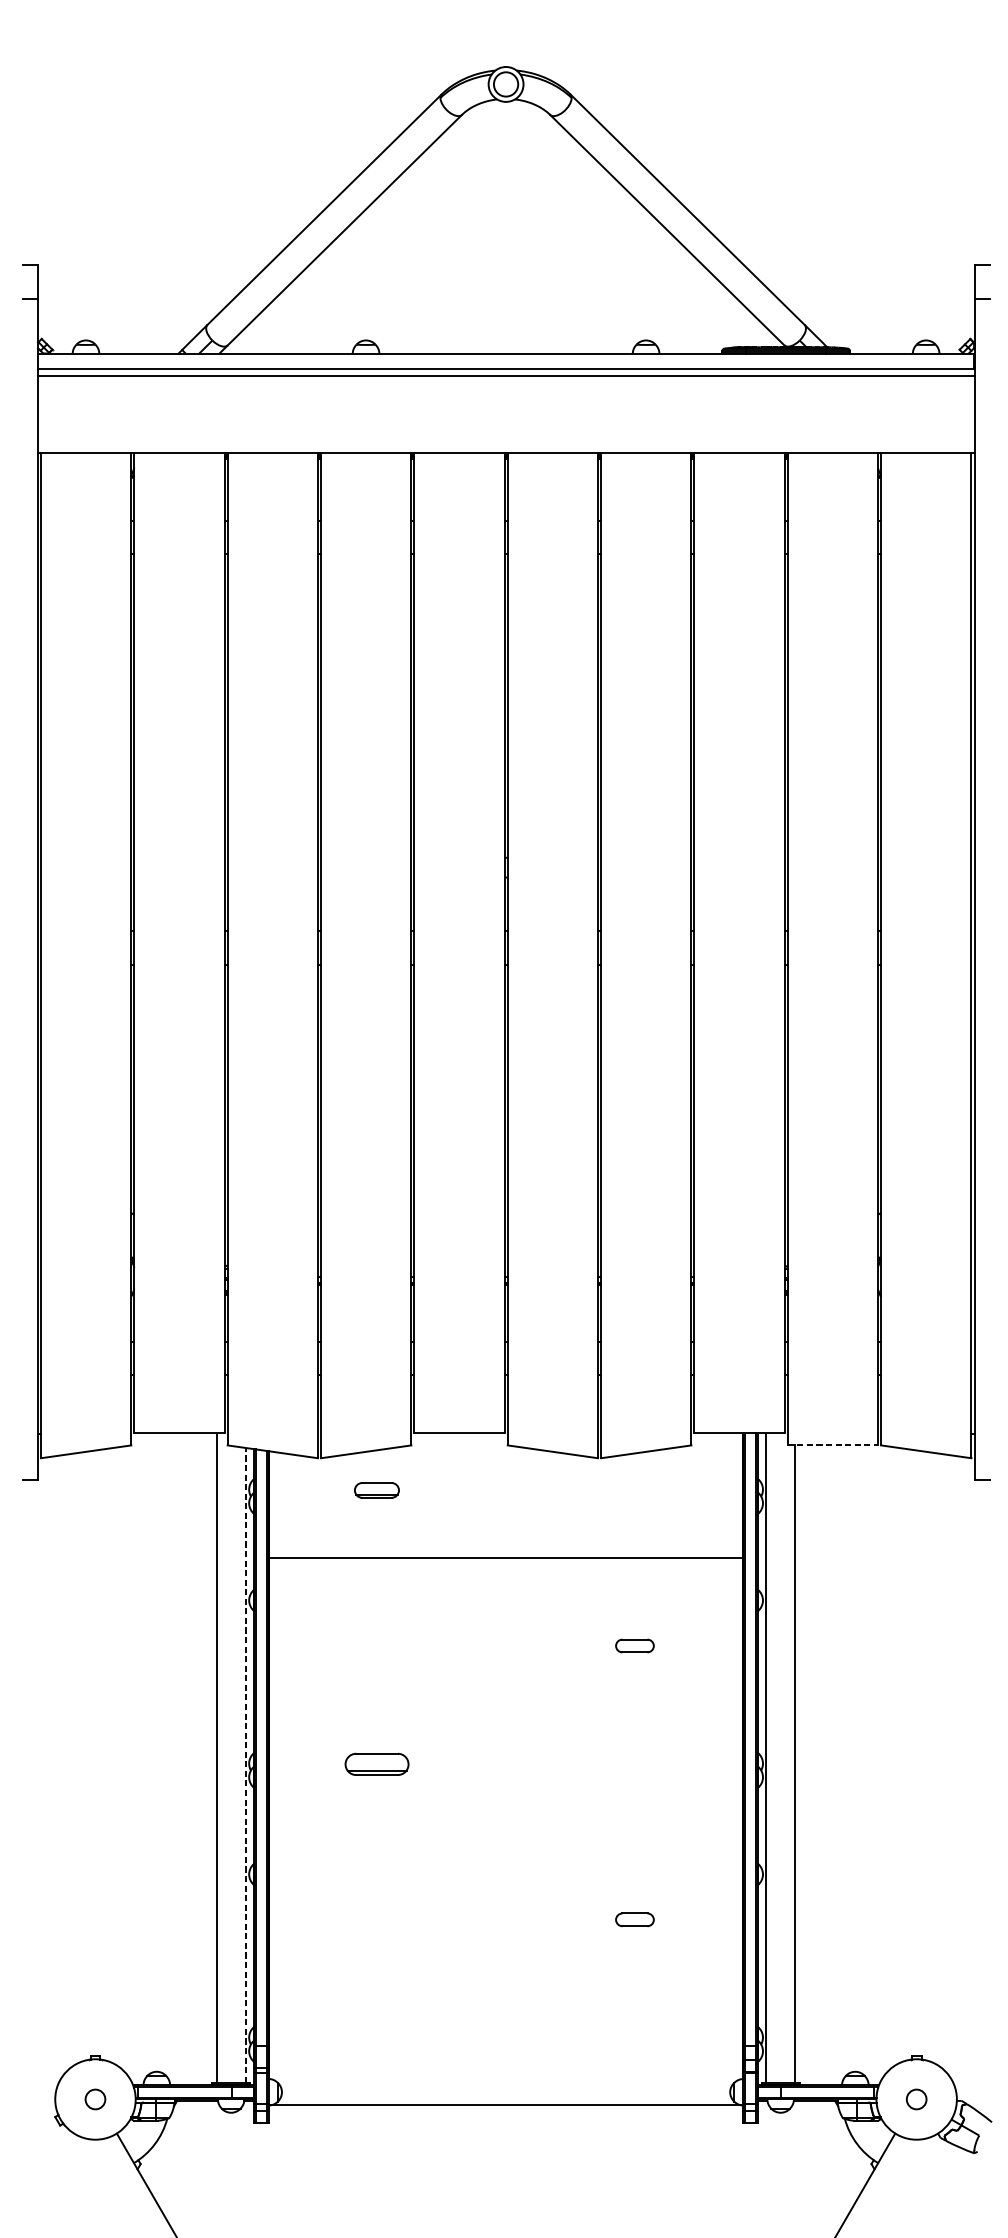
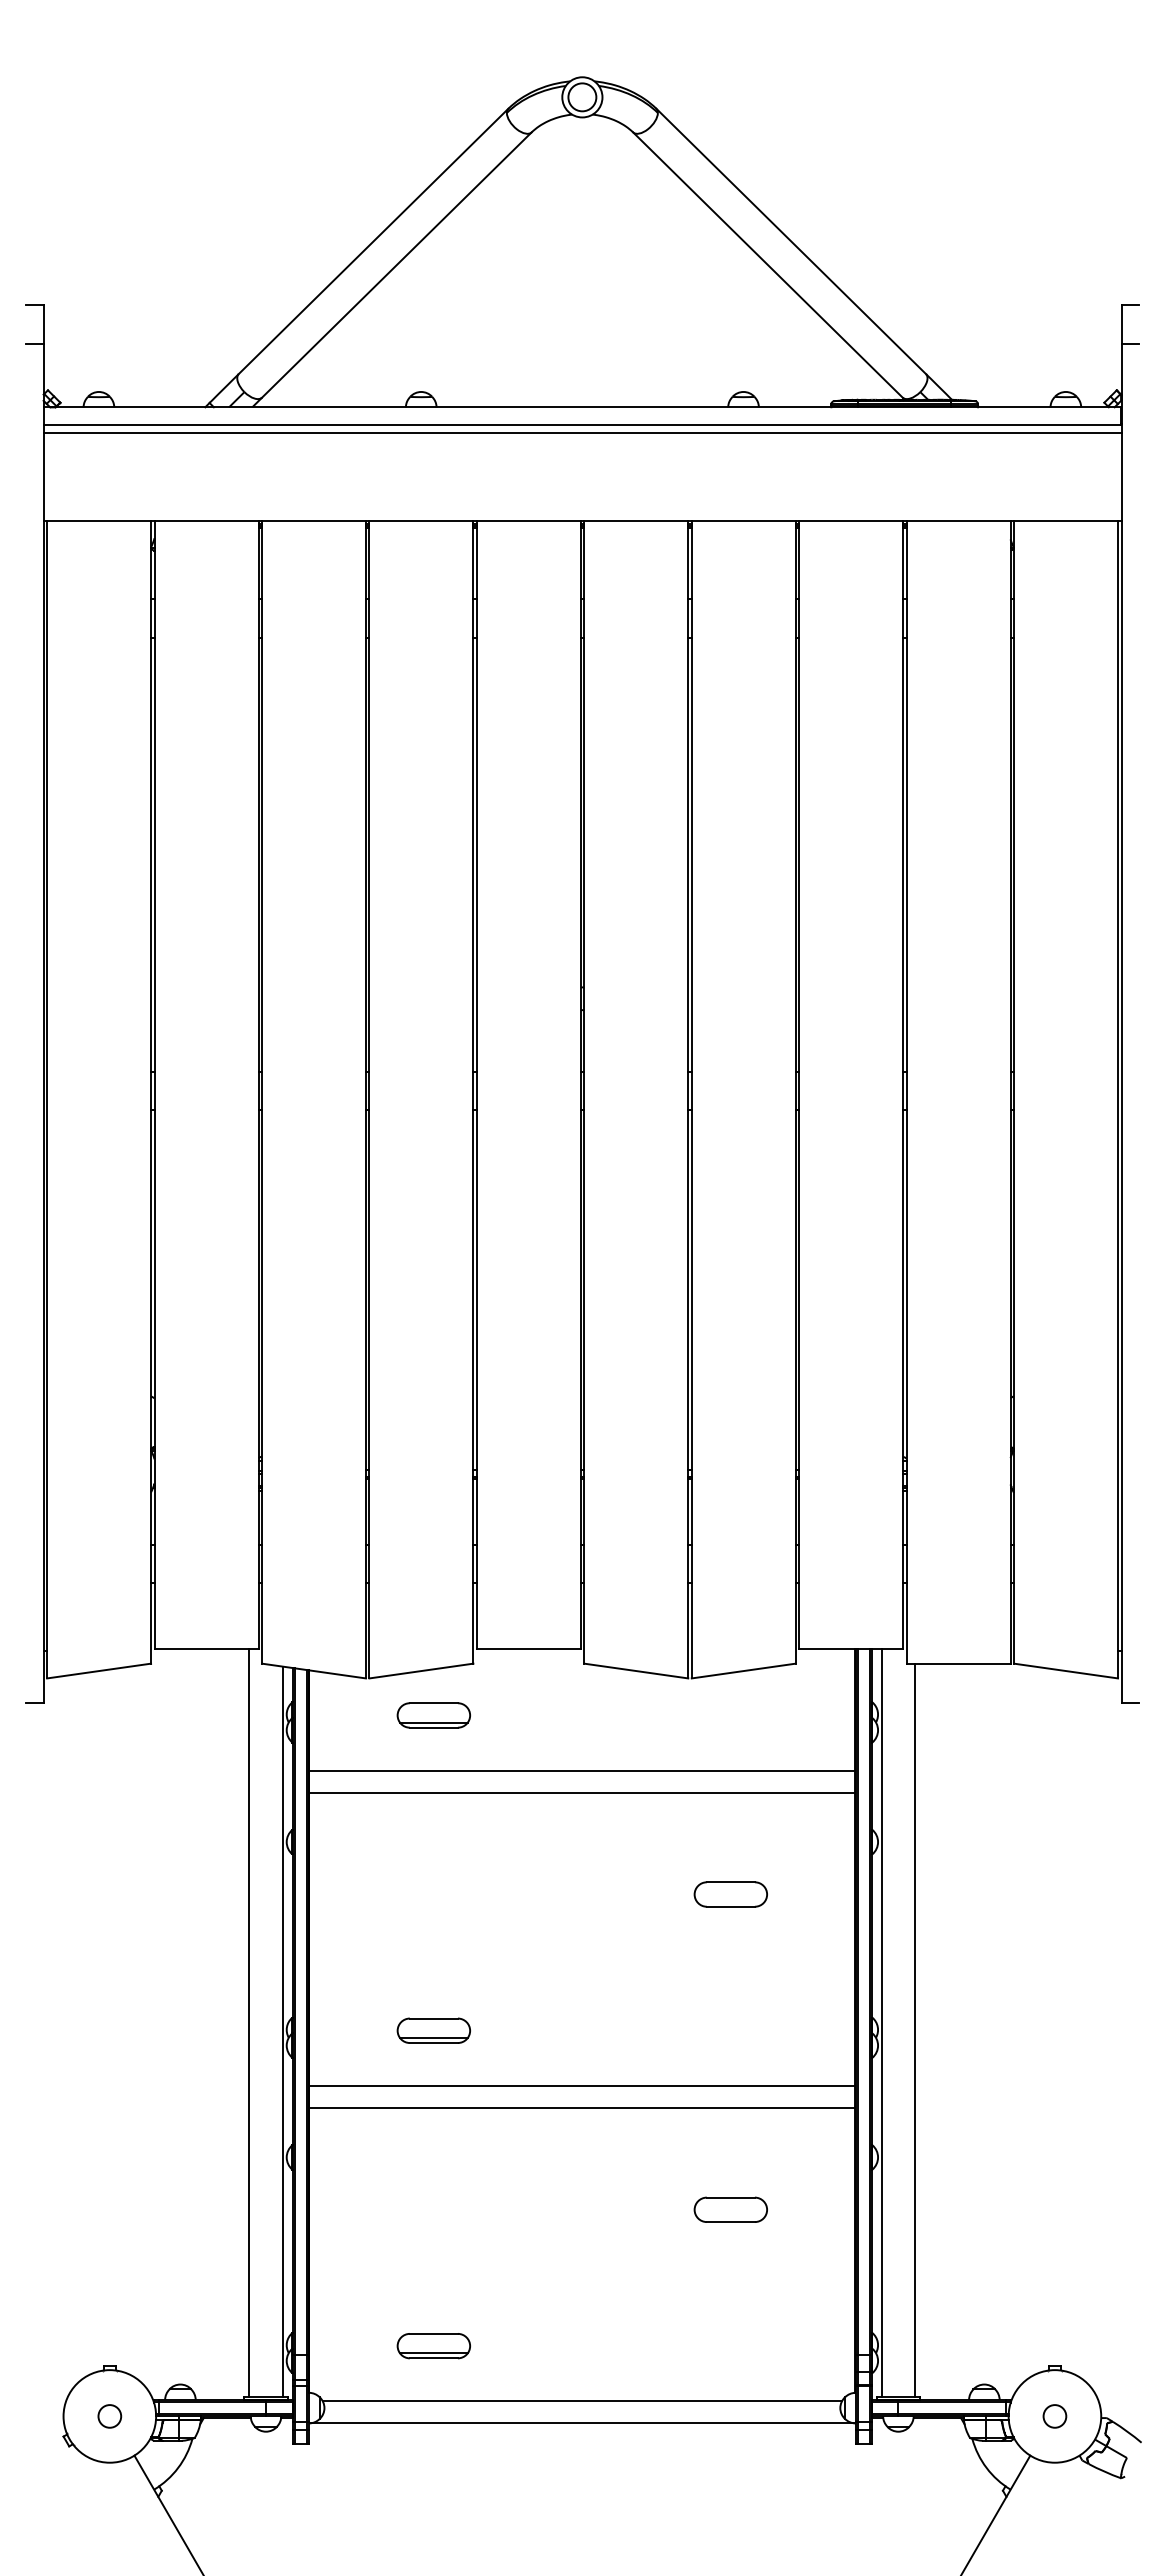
line: (832, 1445) -> (958, 1663), dashed -> solid
part: (376, 1490) -> (433, 1715), size x1.43
line: (506, 1538) -> (582, 1770), added
part: (634, 1645) -> (730, 1894), size x1.67
line: (245, 1765) -> (282, 2031), dashed -> solid
line: (506, 1812) -> (582, 2086), added
line: (506, 1831) -> (582, 2108), added
part: (634, 1919) -> (730, 2209), size x1.67
part: (376, 2038) -> (433, 2346), added
line: (505, 2086) -> (581, 2401), added

